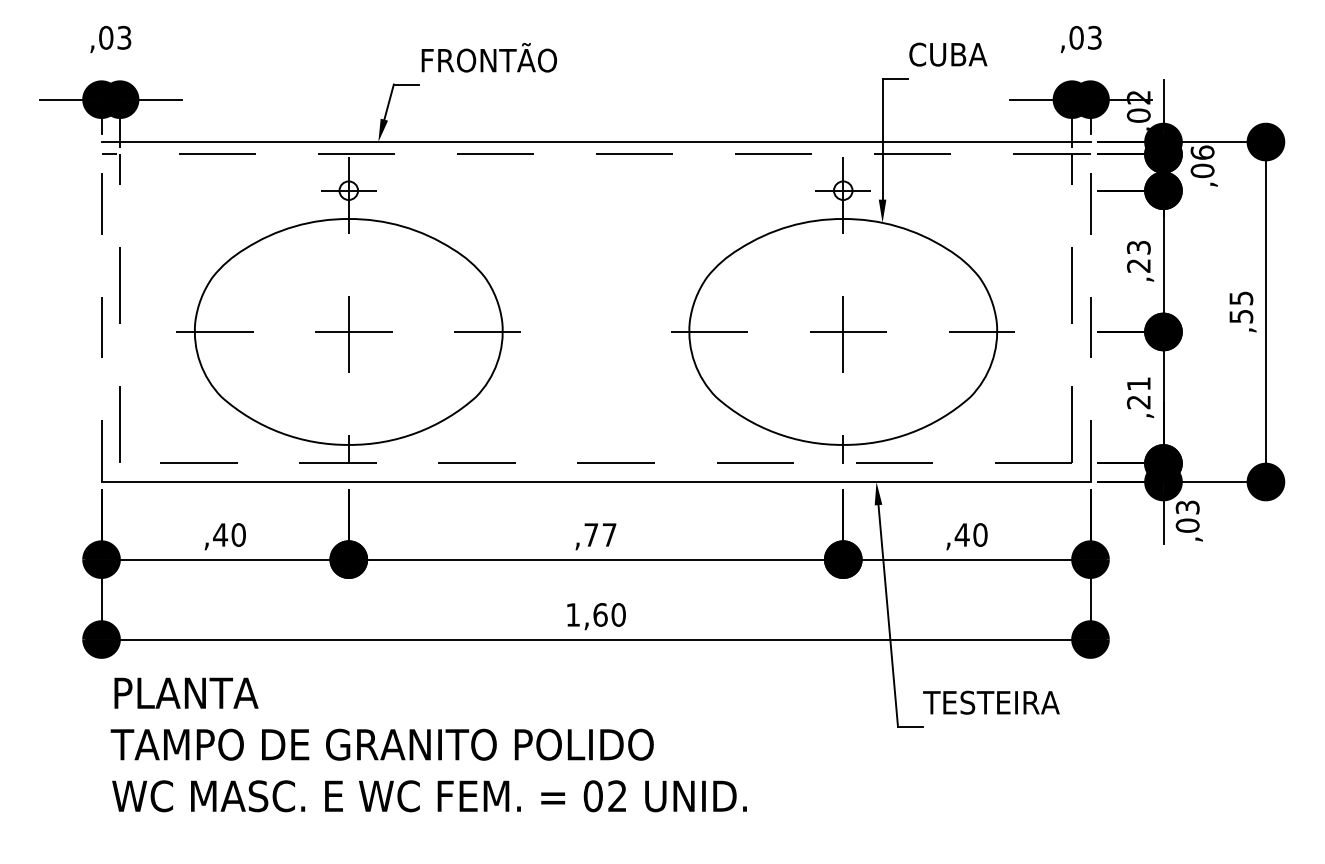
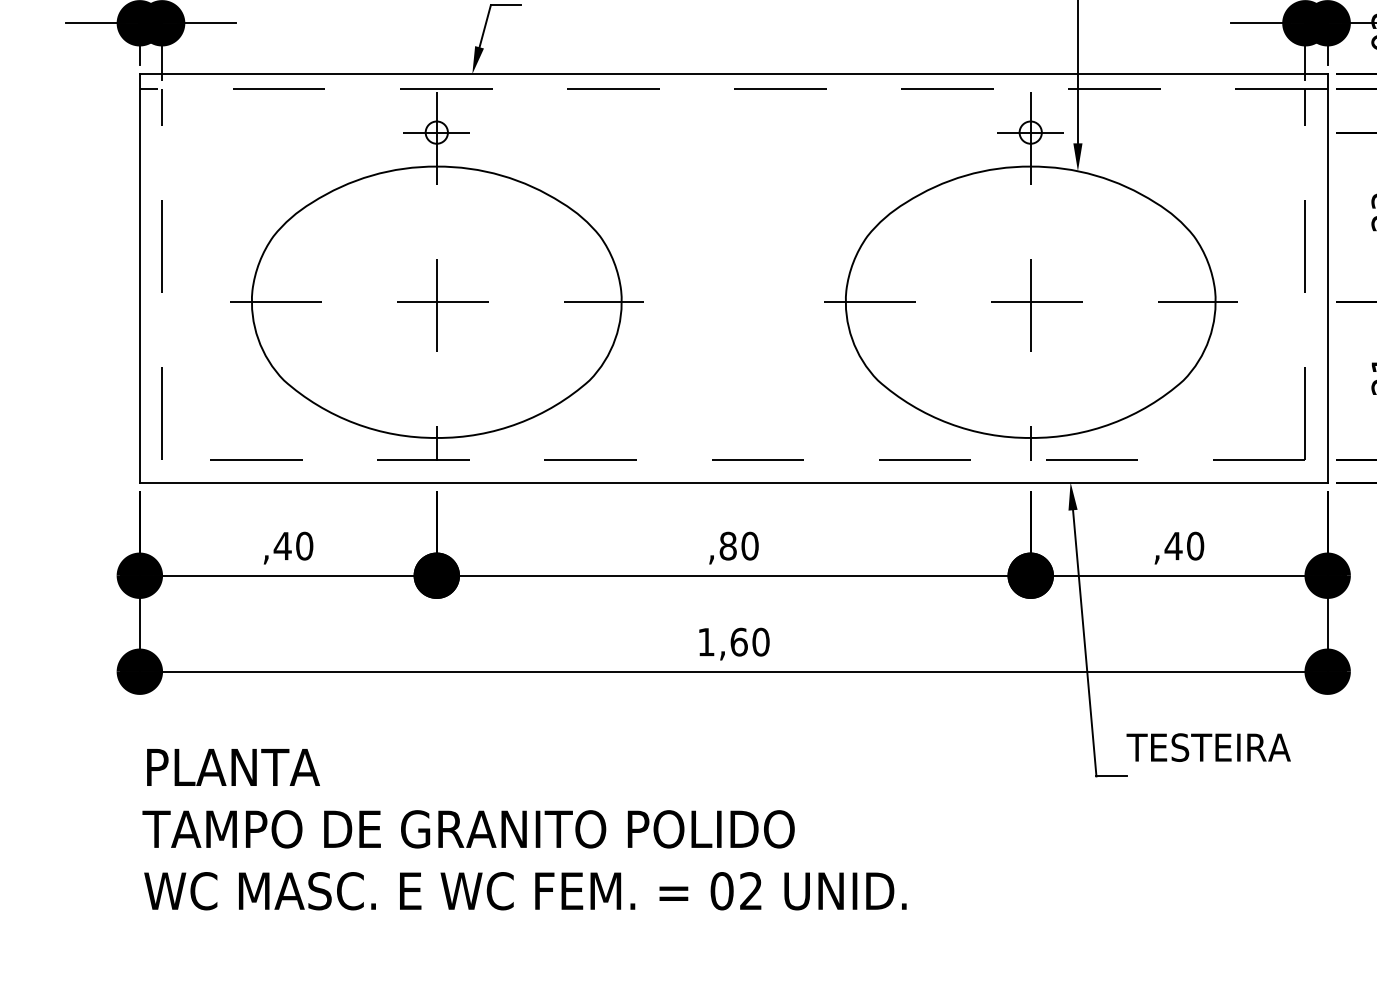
line: (101, 312) -> (139, 278), dashed -> solid
line: (1090, 312) -> (1327, 278), dashed -> solid
text: (600, 534) -> (739, 545), ,77 -> ,80
text: (428, 744) -> (524, 829), moved

